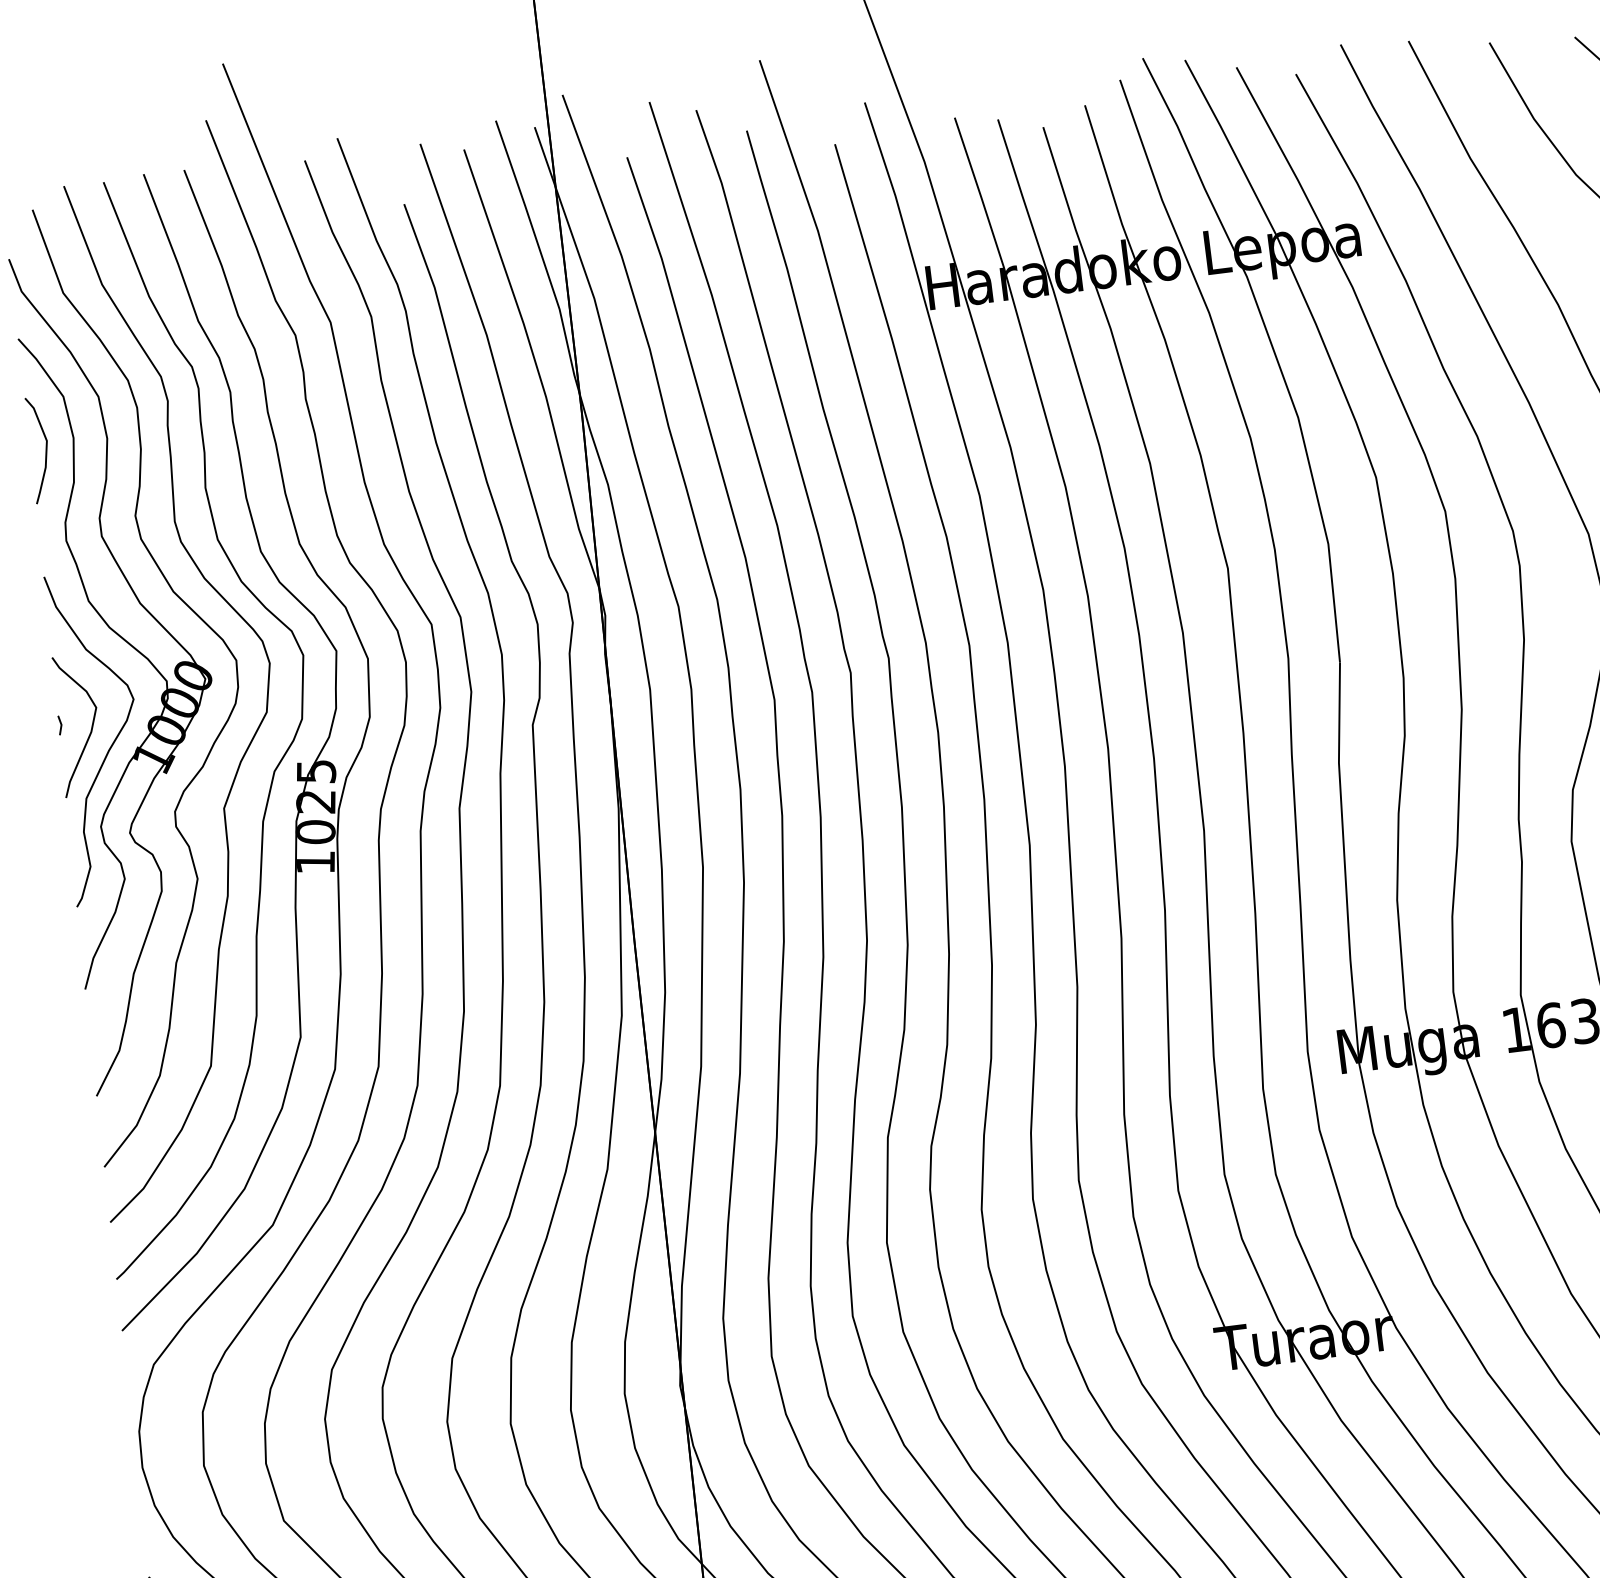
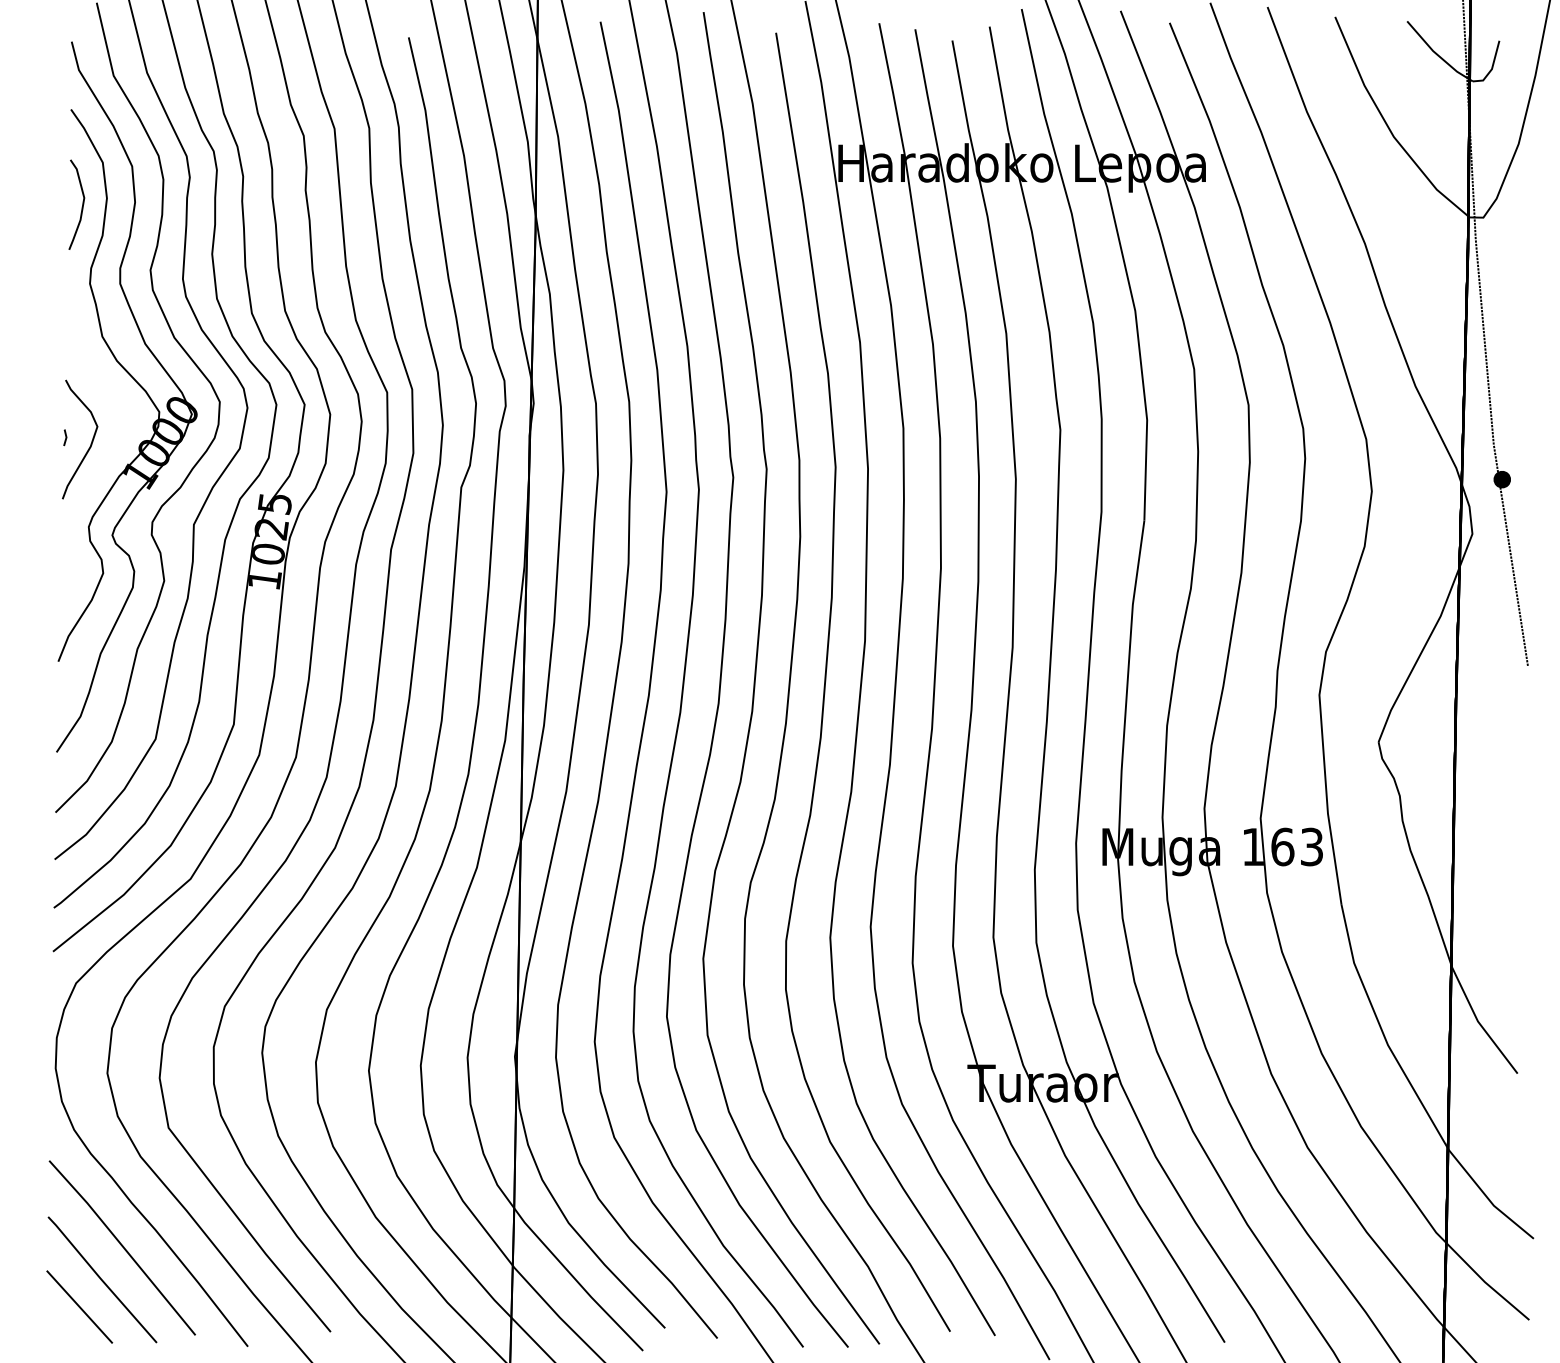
curve: (110, 744) -> (105, 459), removed

